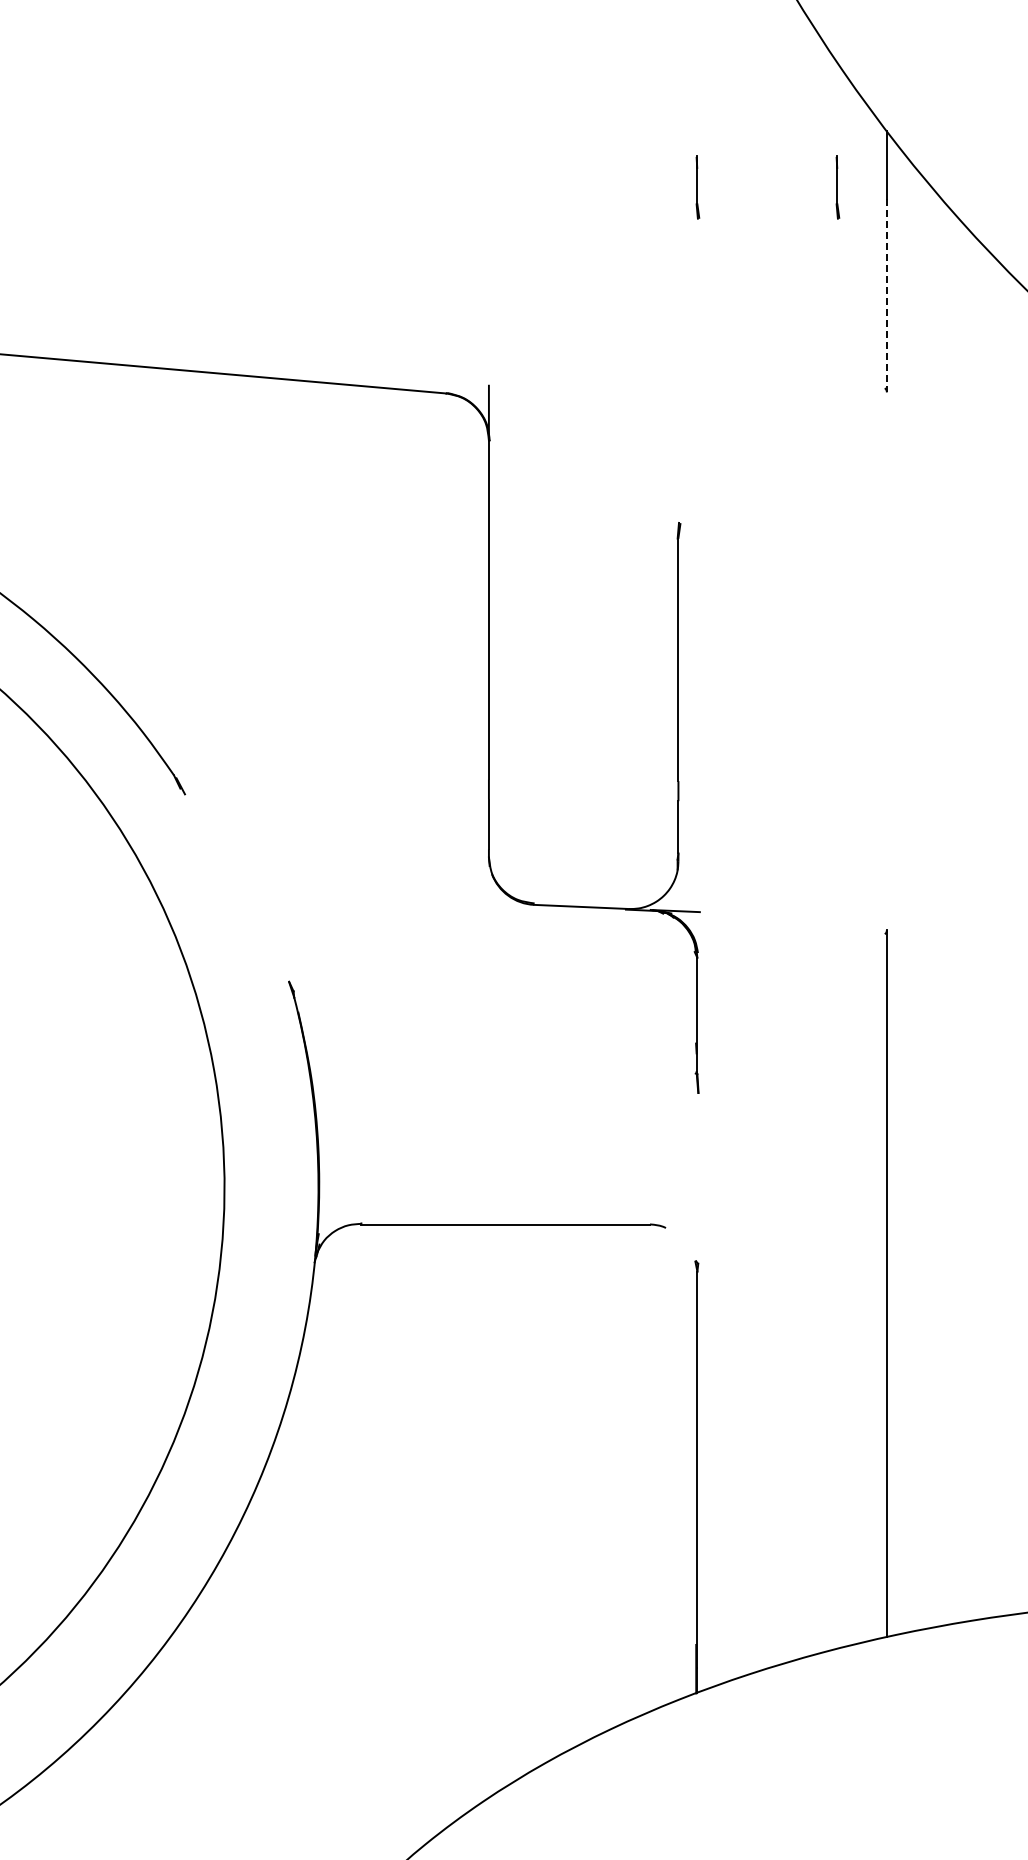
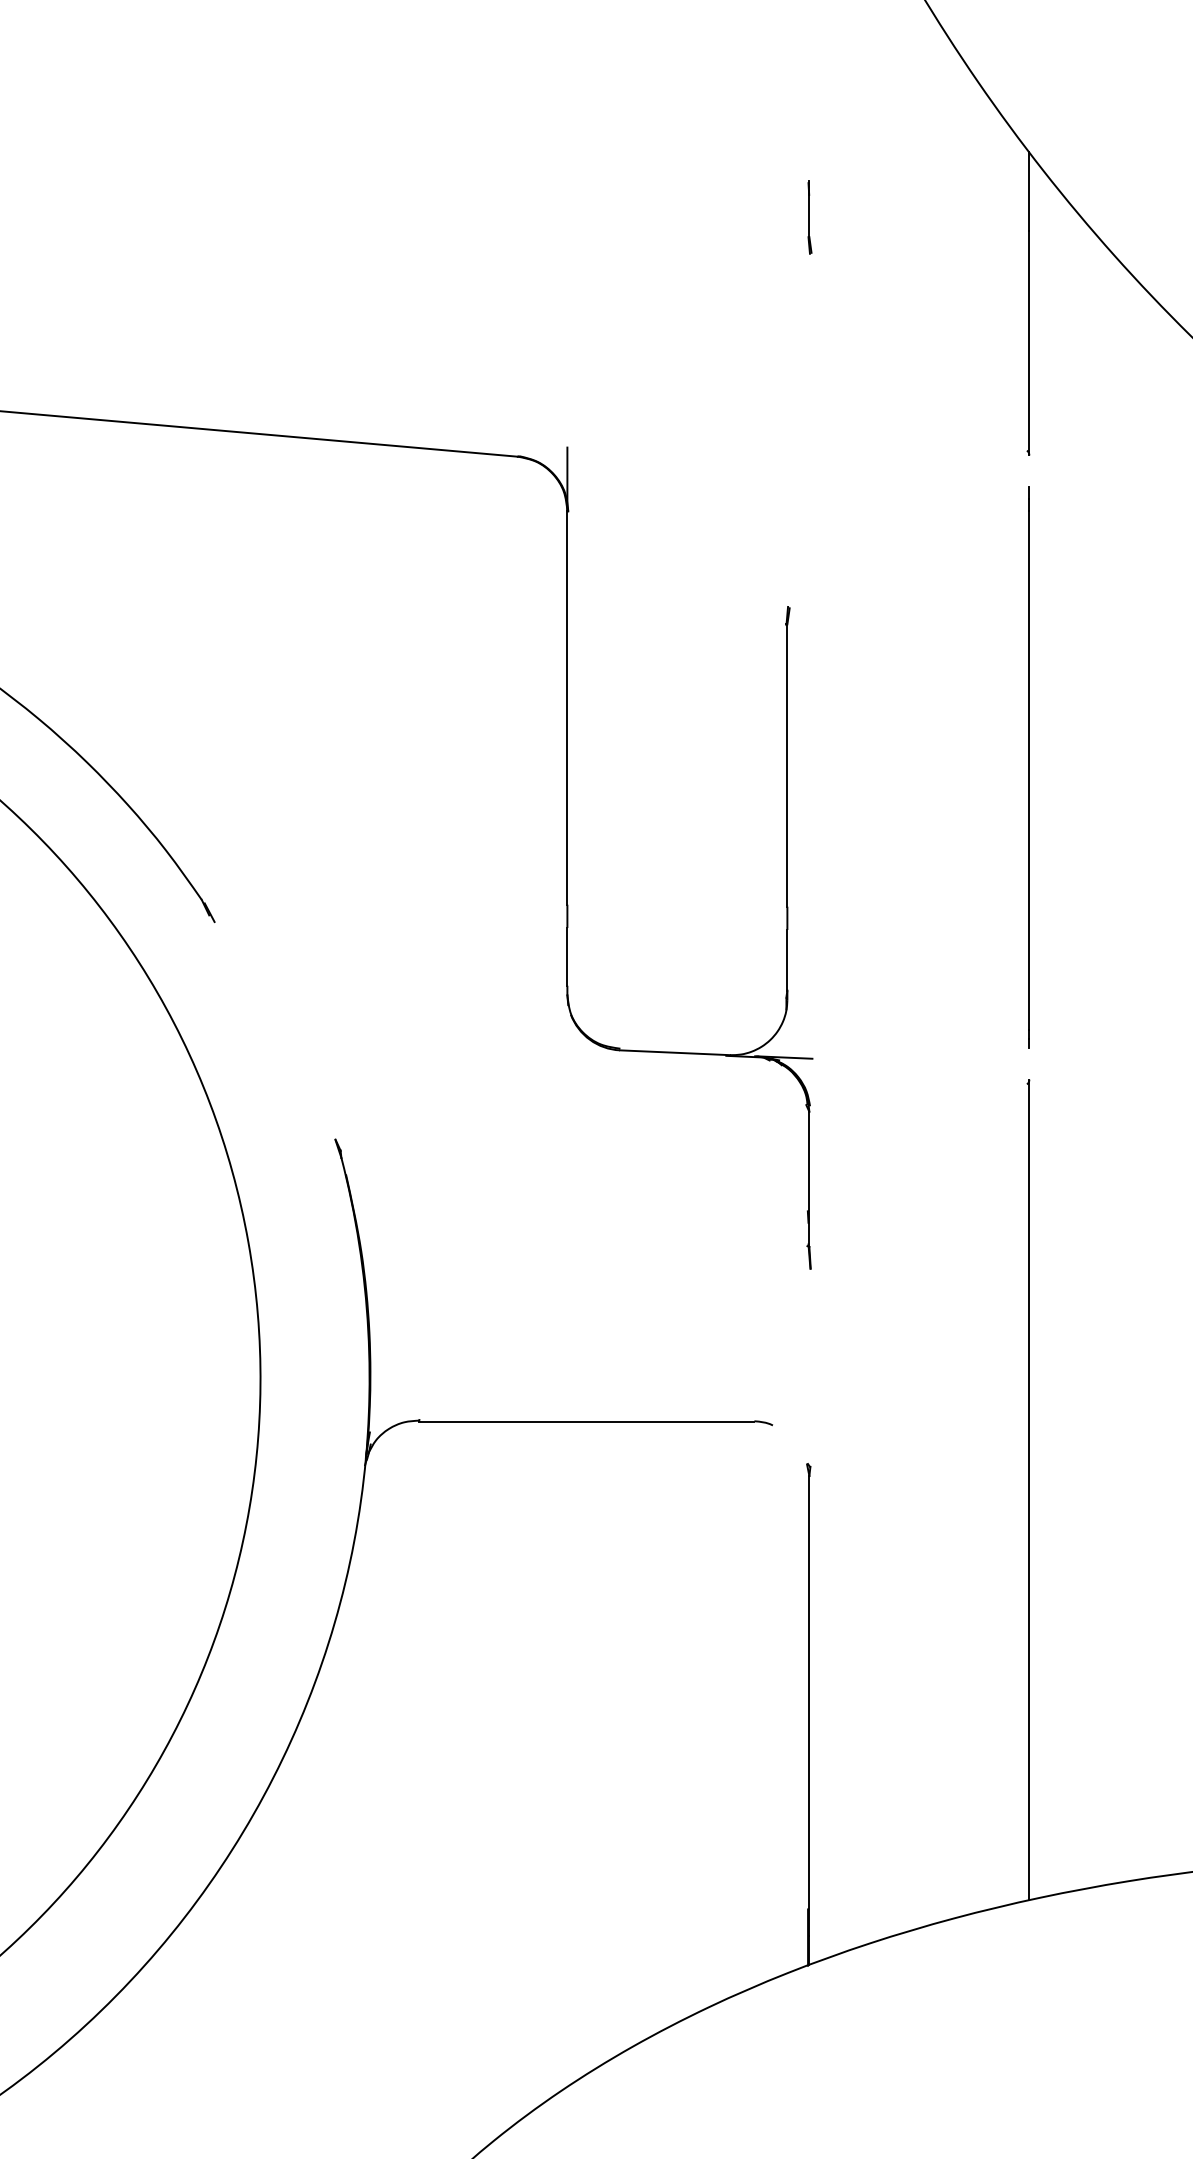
part: (837, 187) -> (972, 217), removed
line: (886, 295) -> (1028, 342), dashed -> solid
line: (886, 661) -> (1028, 767), added

